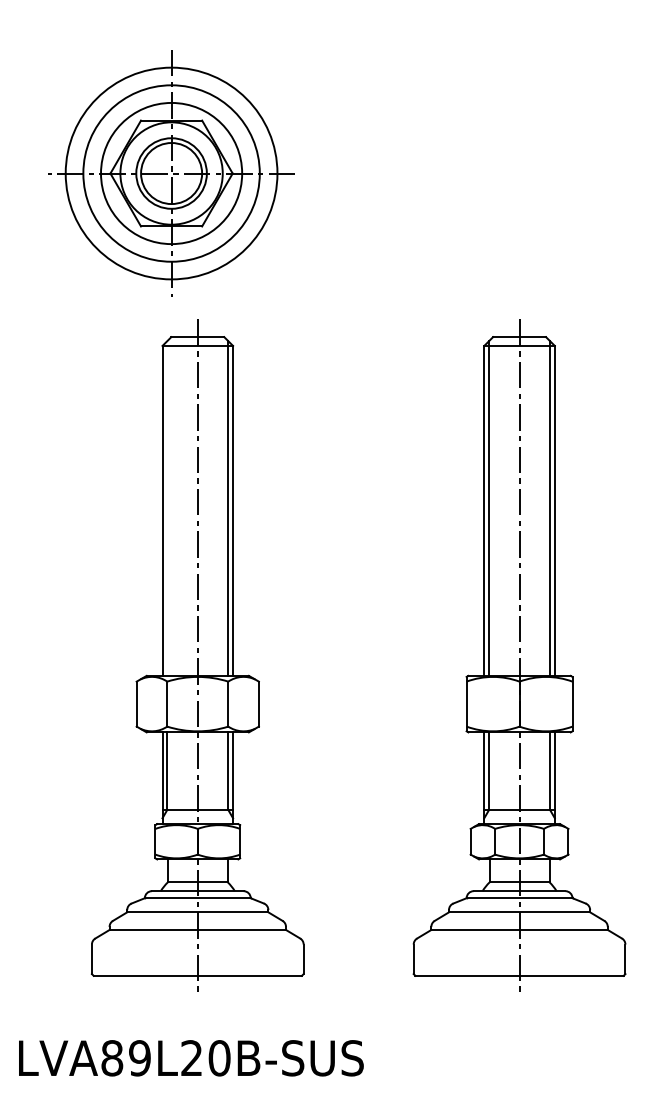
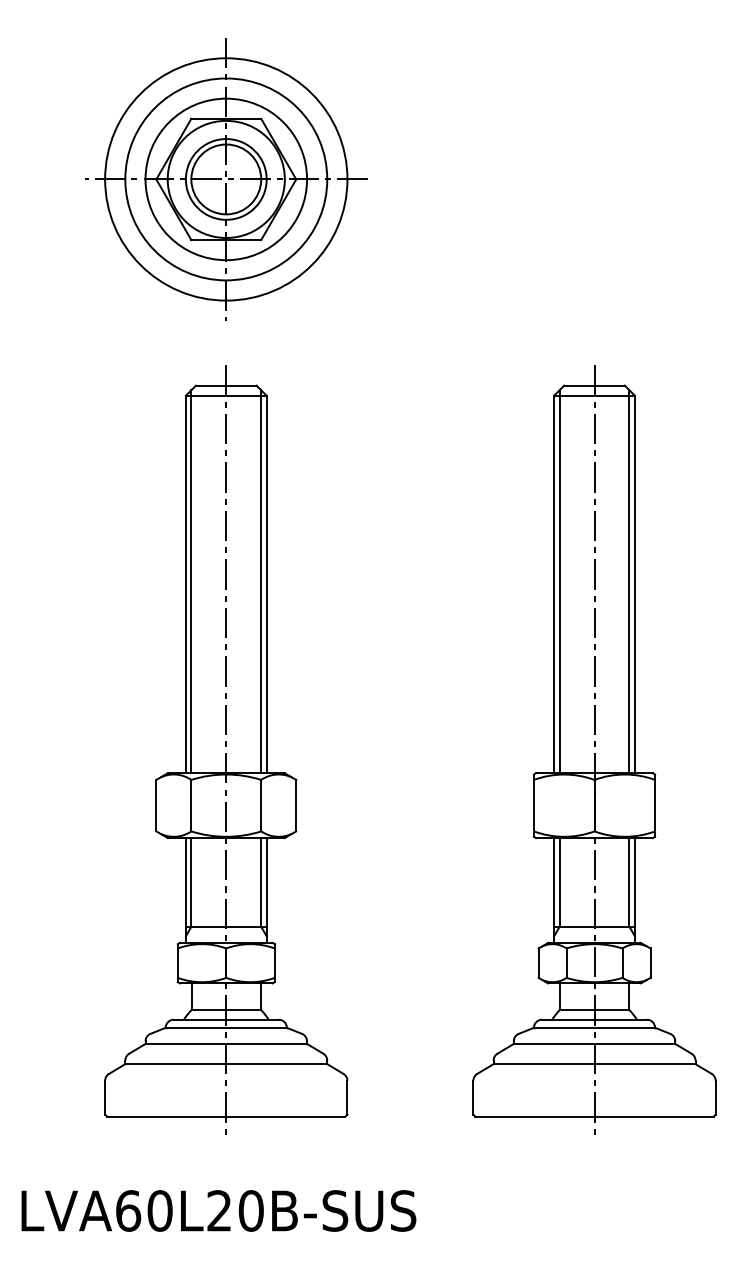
part: (171, 173) -> (226, 179), moved
line: (167, 508) -> (191, 581), added
text: (126, 1057) -> (144, 1210), LVA89L20B-SUS -> LVA60L20B-SUS

